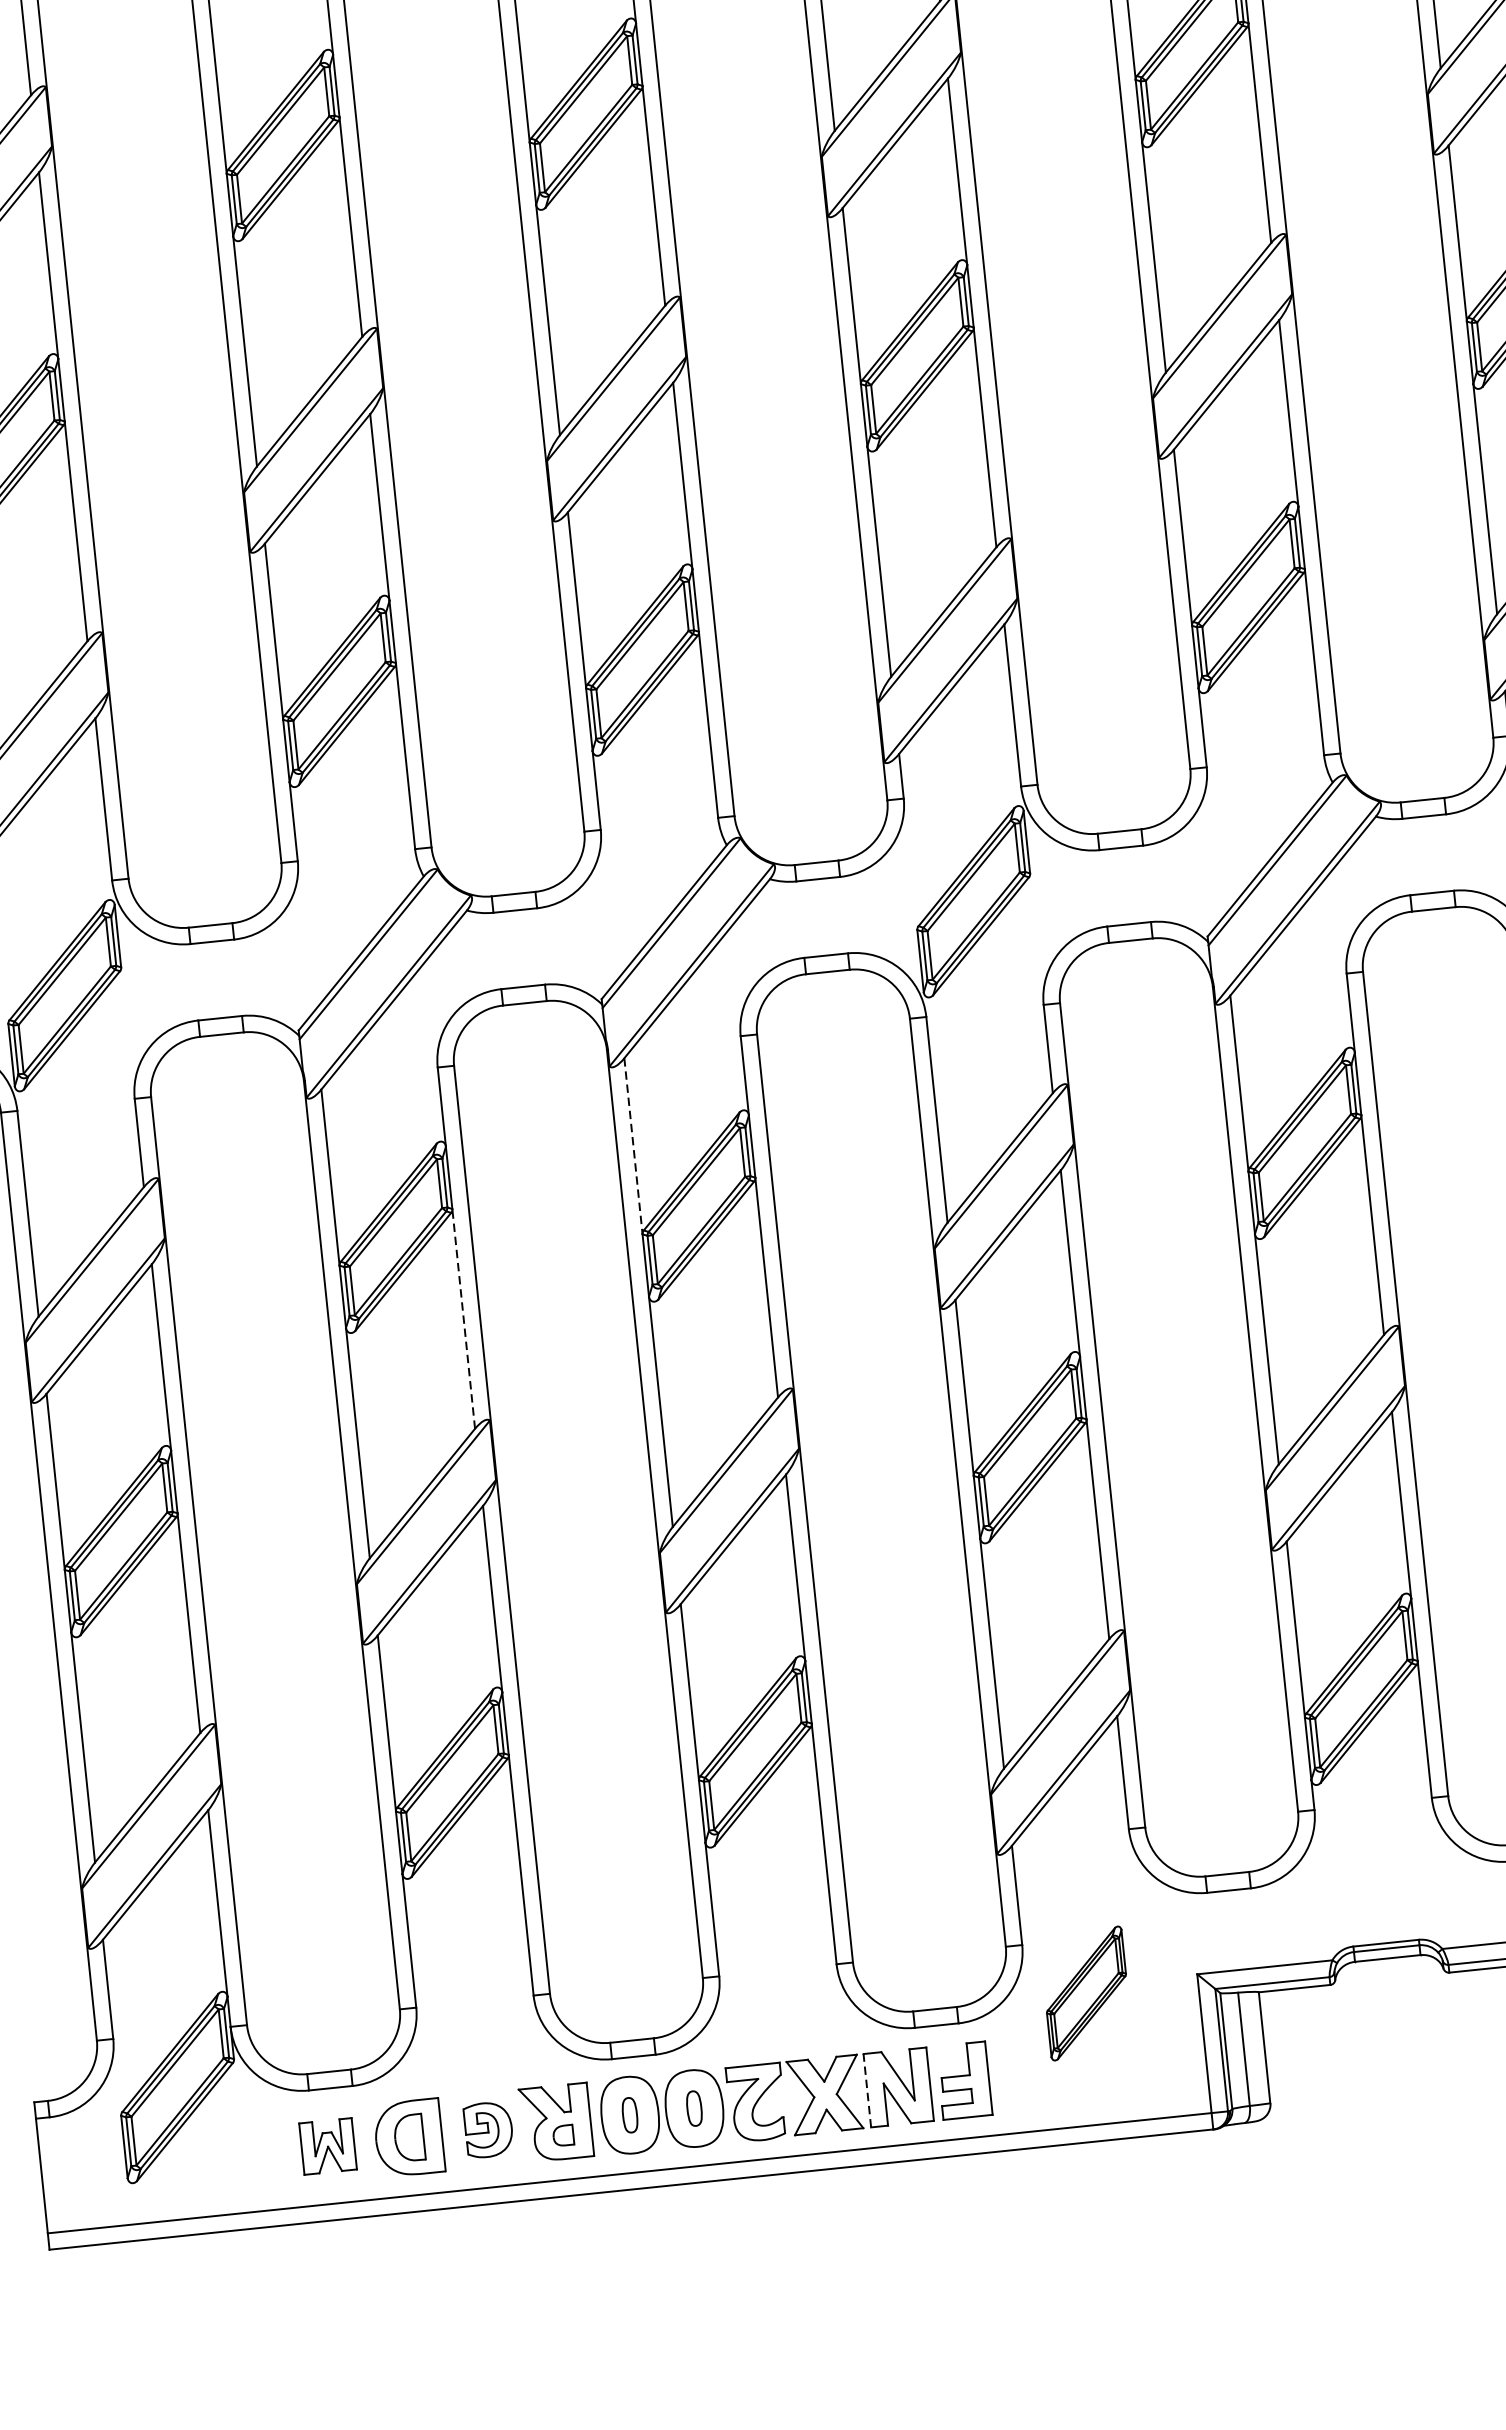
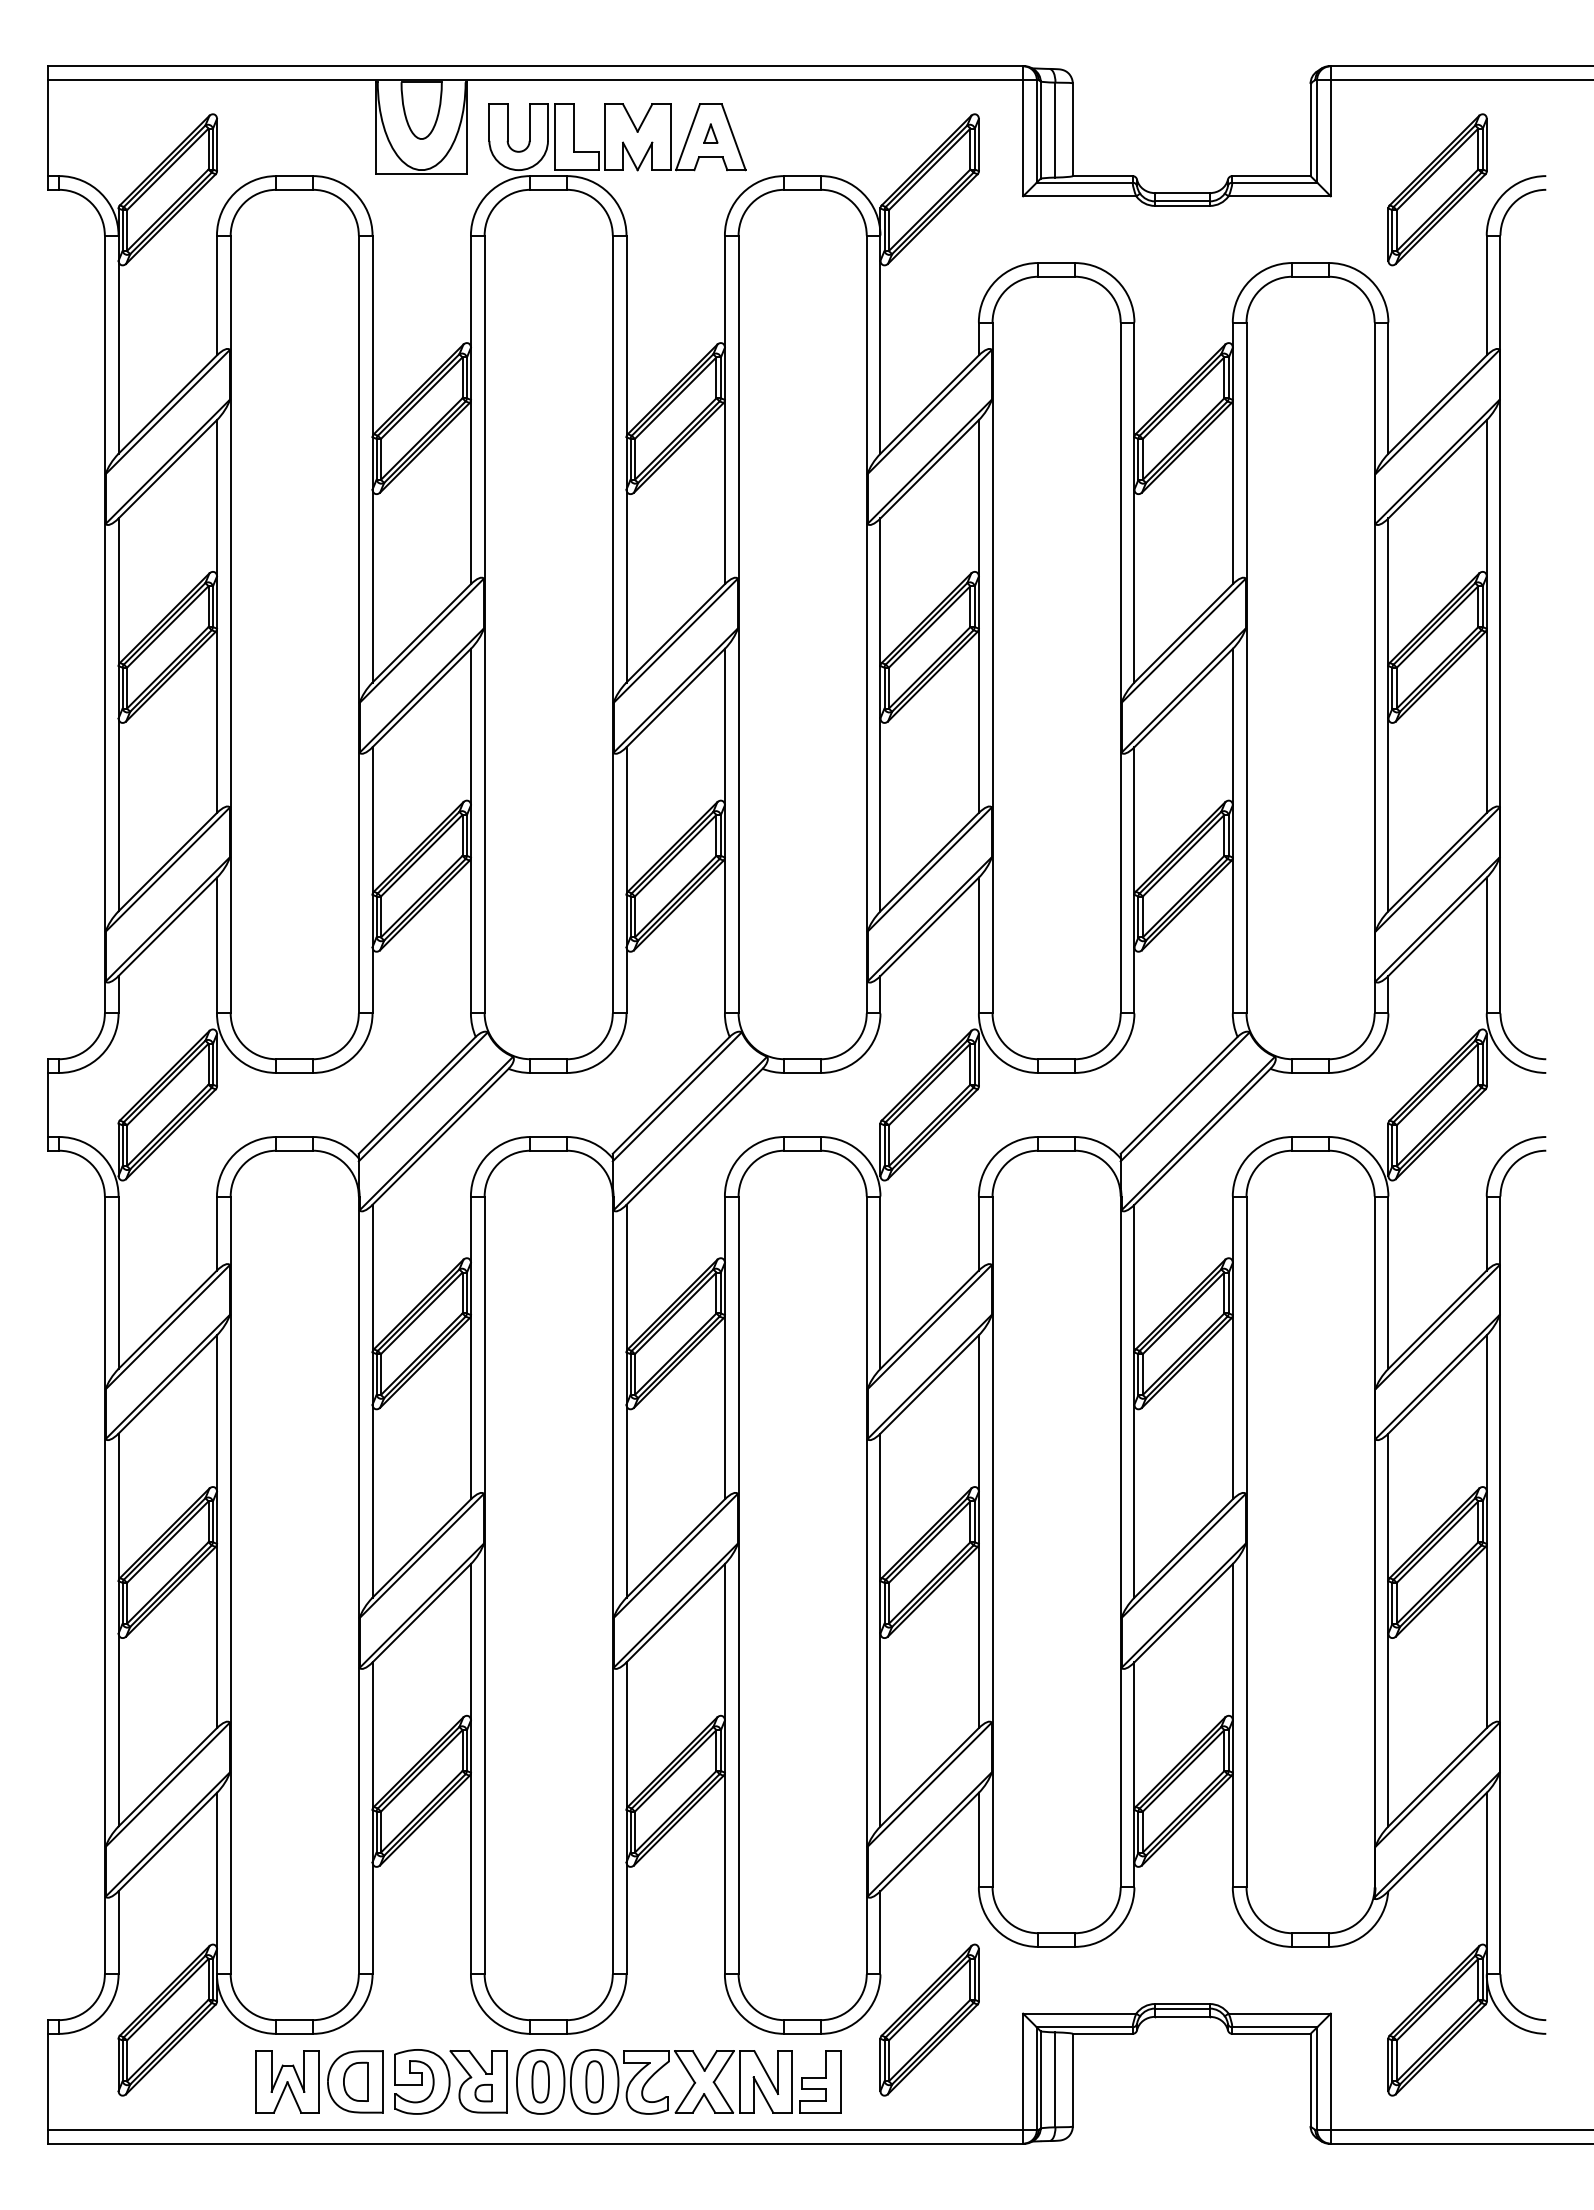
line: (633, 1146) -> (626, 1278), dashed -> solid
line: (463, 1318) -> (470, 1406), dashed -> solid
part: (1086, 1992) -> (929, 2019), size x1.43
line: (867, 2090) -> (739, 2081), dashed -> solid
part: (694, 2108) -> (594, 2081), size x1.43
part: (629, 2114) -> (540, 2081), size x1.43
part: (489, 2129) -> (422, 2081), size x1.43
part: (327, 2145) -> (287, 2081), size x1.43

